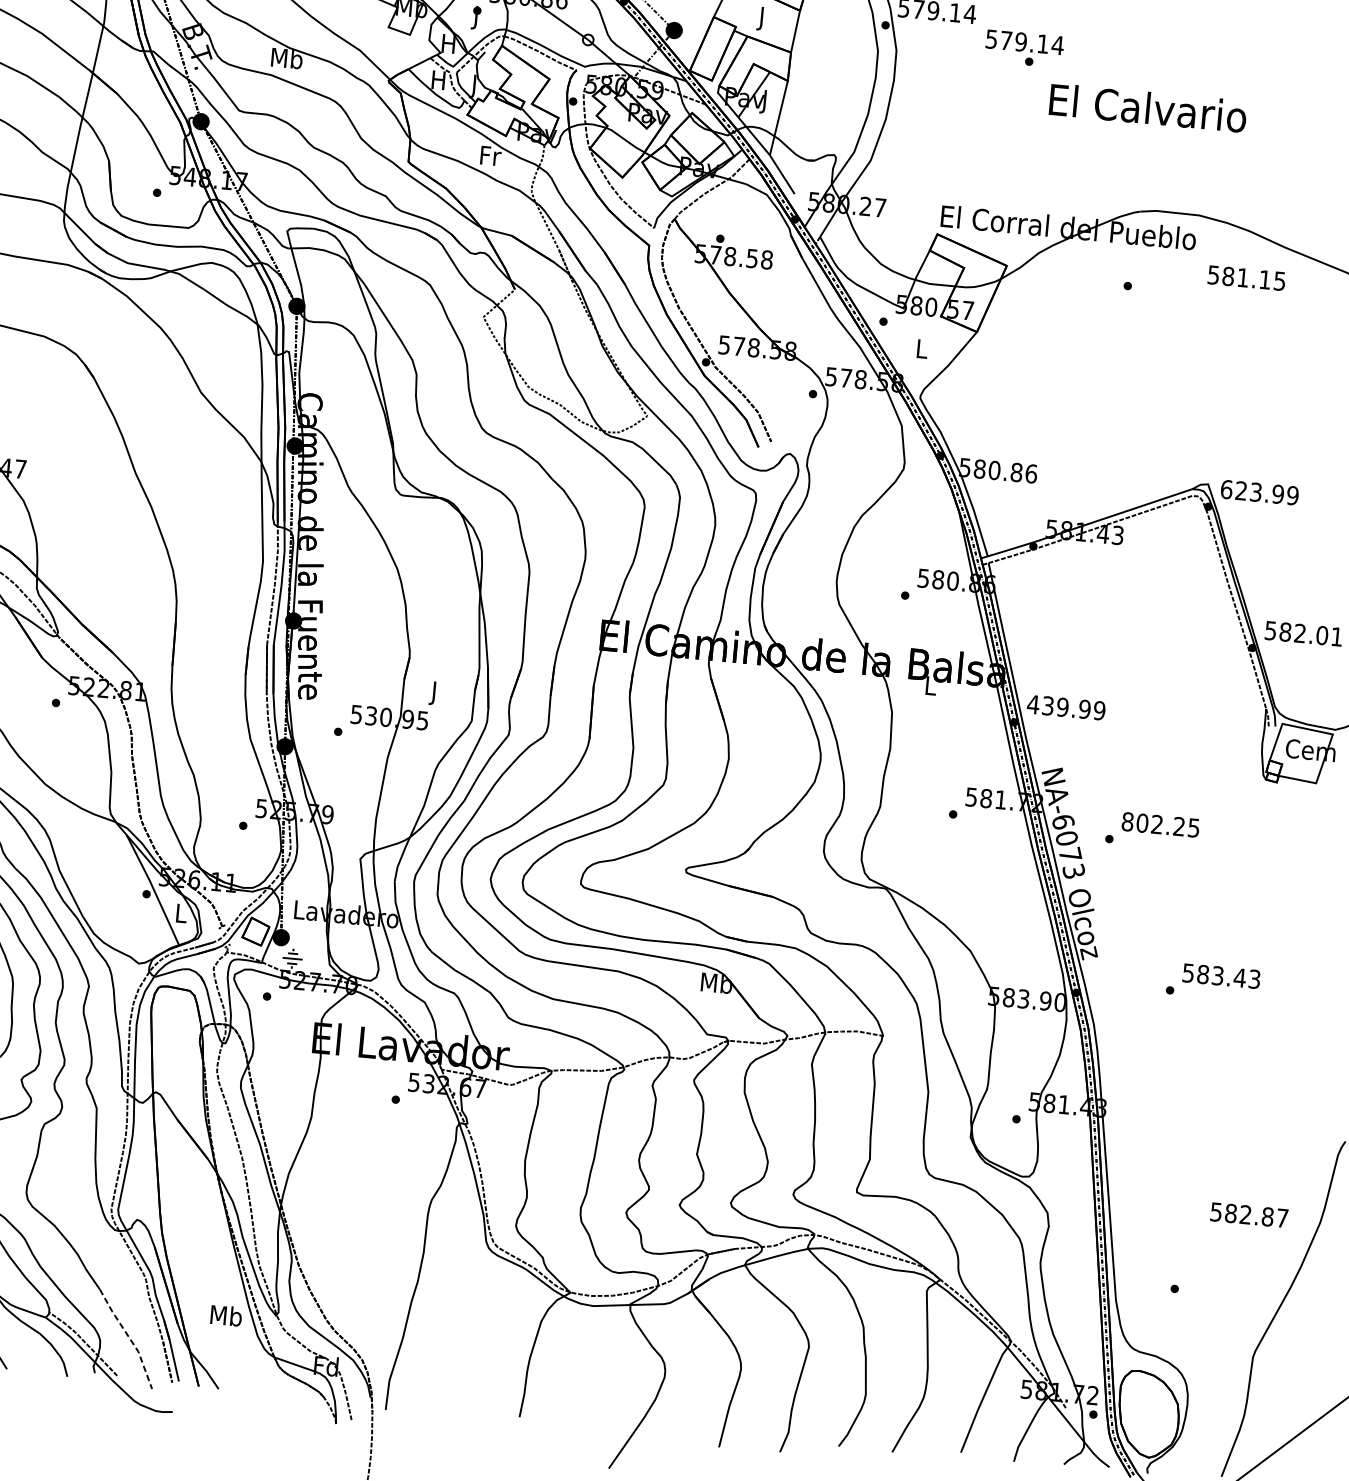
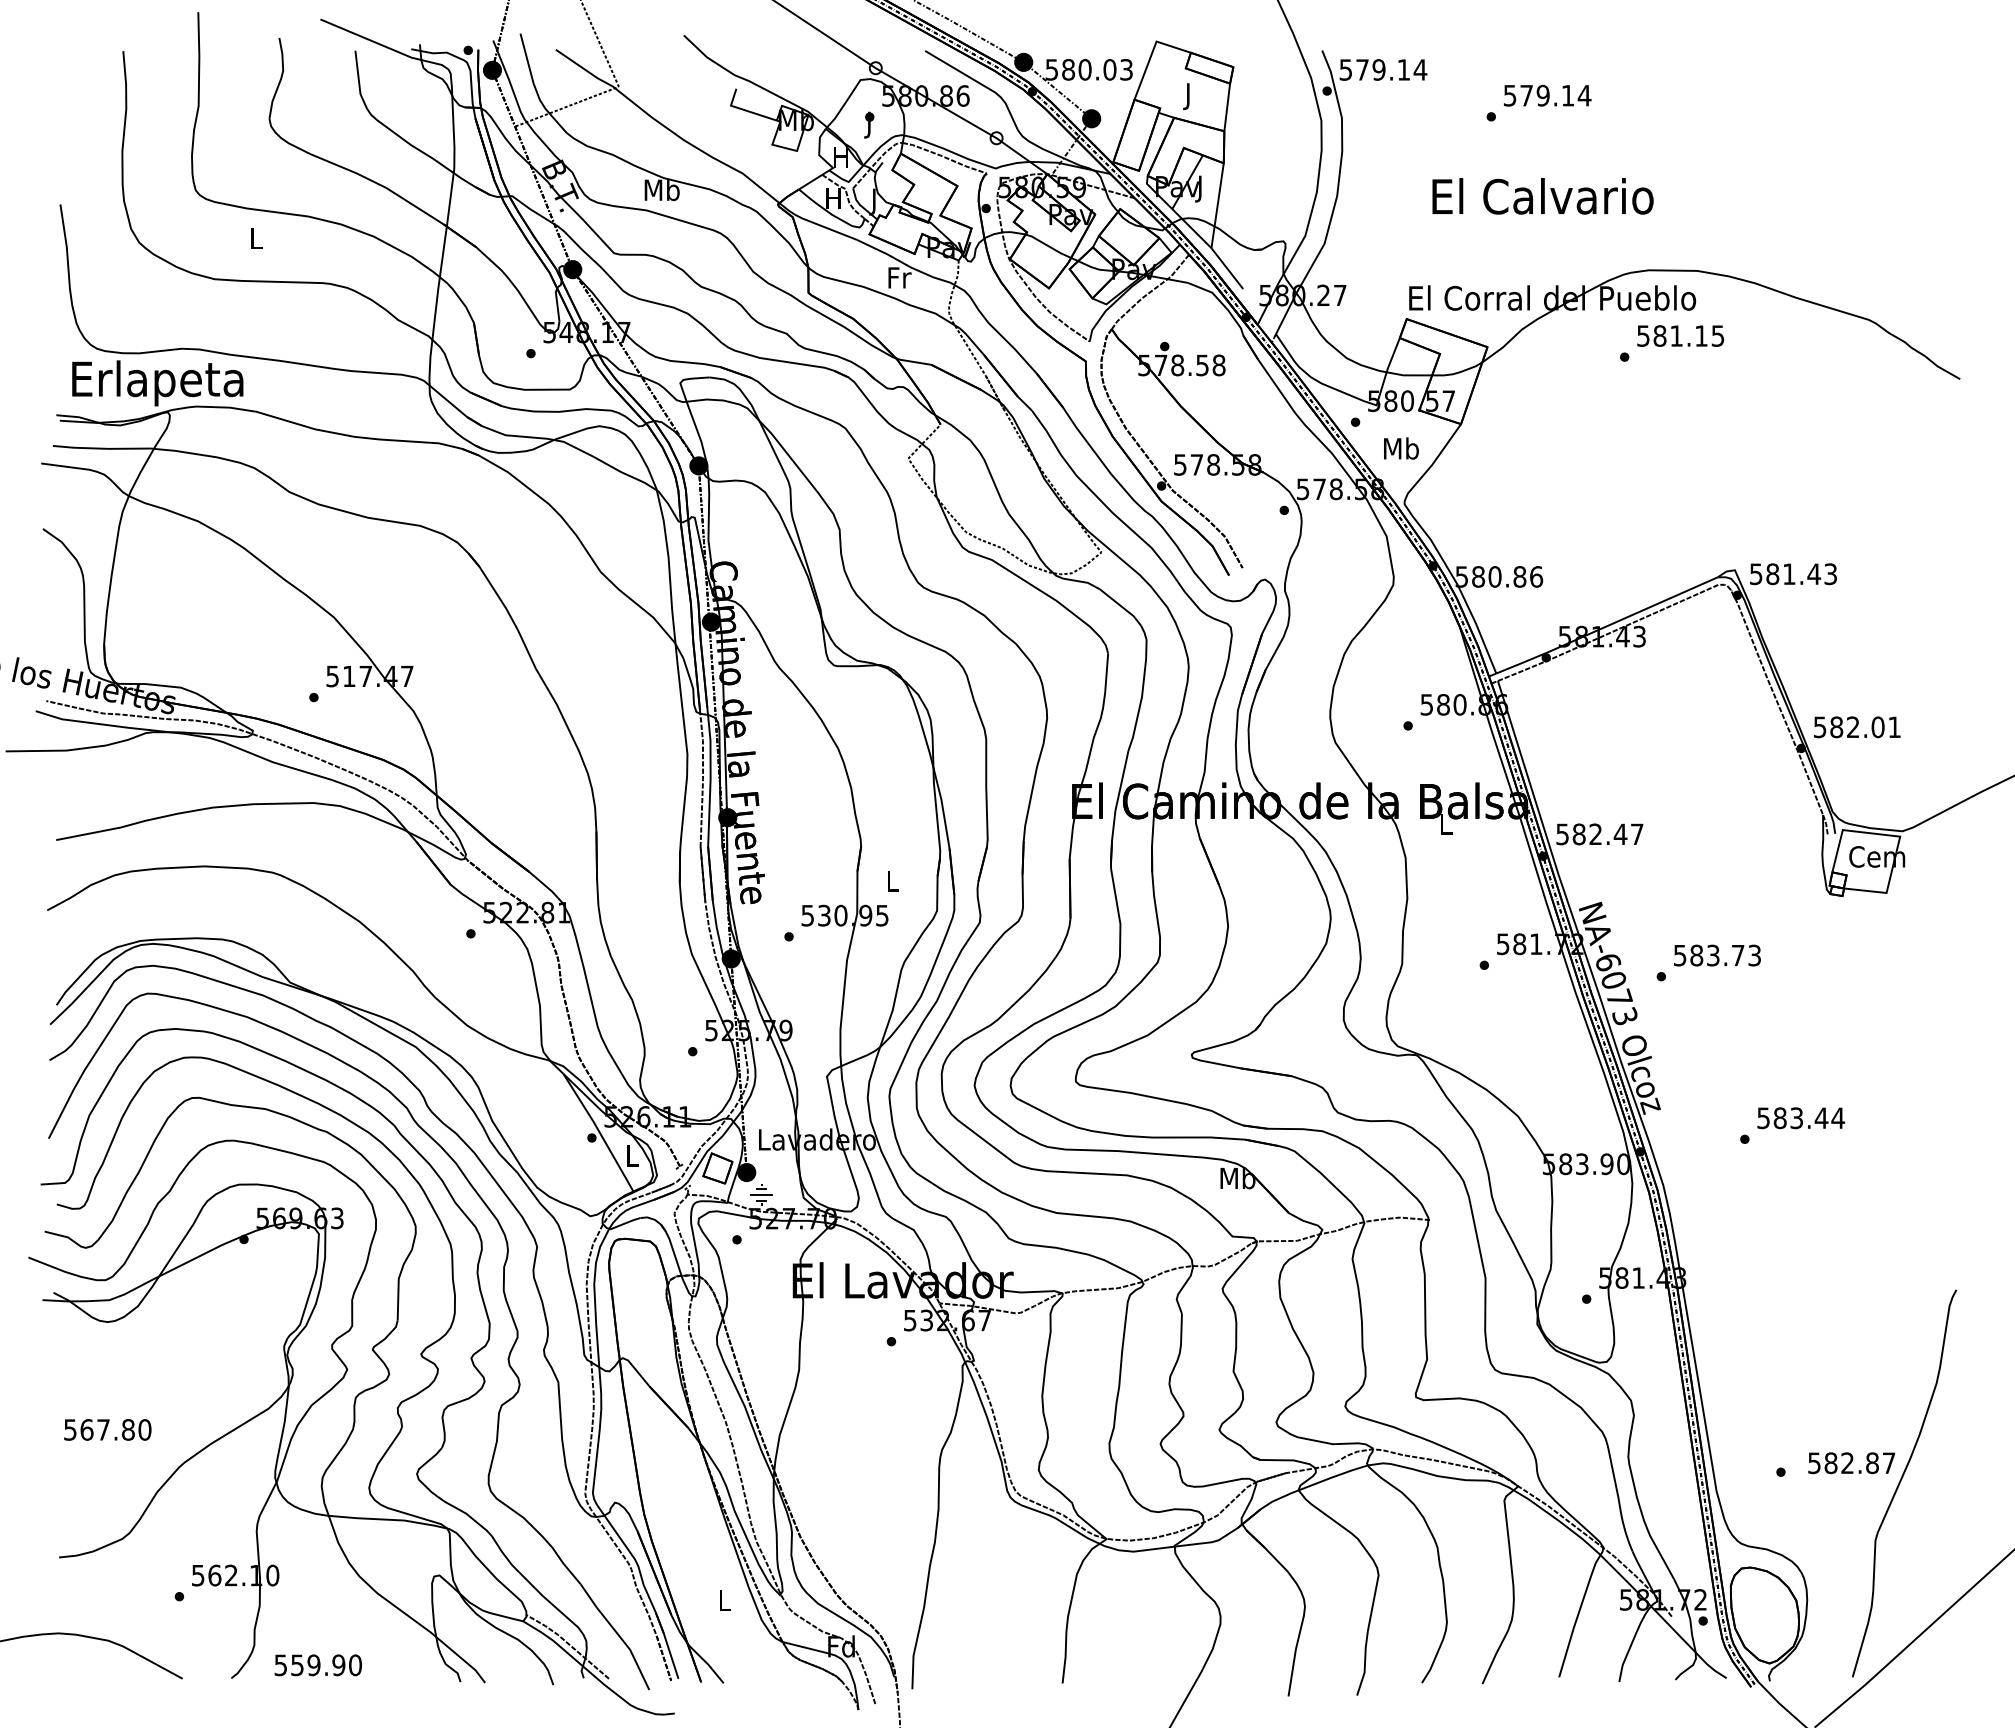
text: (1024, 42) -> (1547, 95), moved
text: (1147, 108) -> (1542, 196), moved
text: (1246, 277) -> (1680, 335), moved
text: (922, 348) -> (1401, 448), L -> Mb
text: (1259, 492) -> (1793, 574), 623.99 -> 581.43
text: (434, 693) -> (892, 883), J -> L
text: (1066, 707) -> (1599, 834), 439.99 -> 582.47
text: (1160, 824) -> (1716, 955), 802.25 -> 583.73
text: (1254, 979) -> (1838, 1118), 583.43 -> 583.44
text: (1249, 1215) -> (1851, 1463), moved
text: (226, 1315) -> (724, 1600), Mb -> L
line: (129, 1338) -> (618, 1635), dashed -> solid

